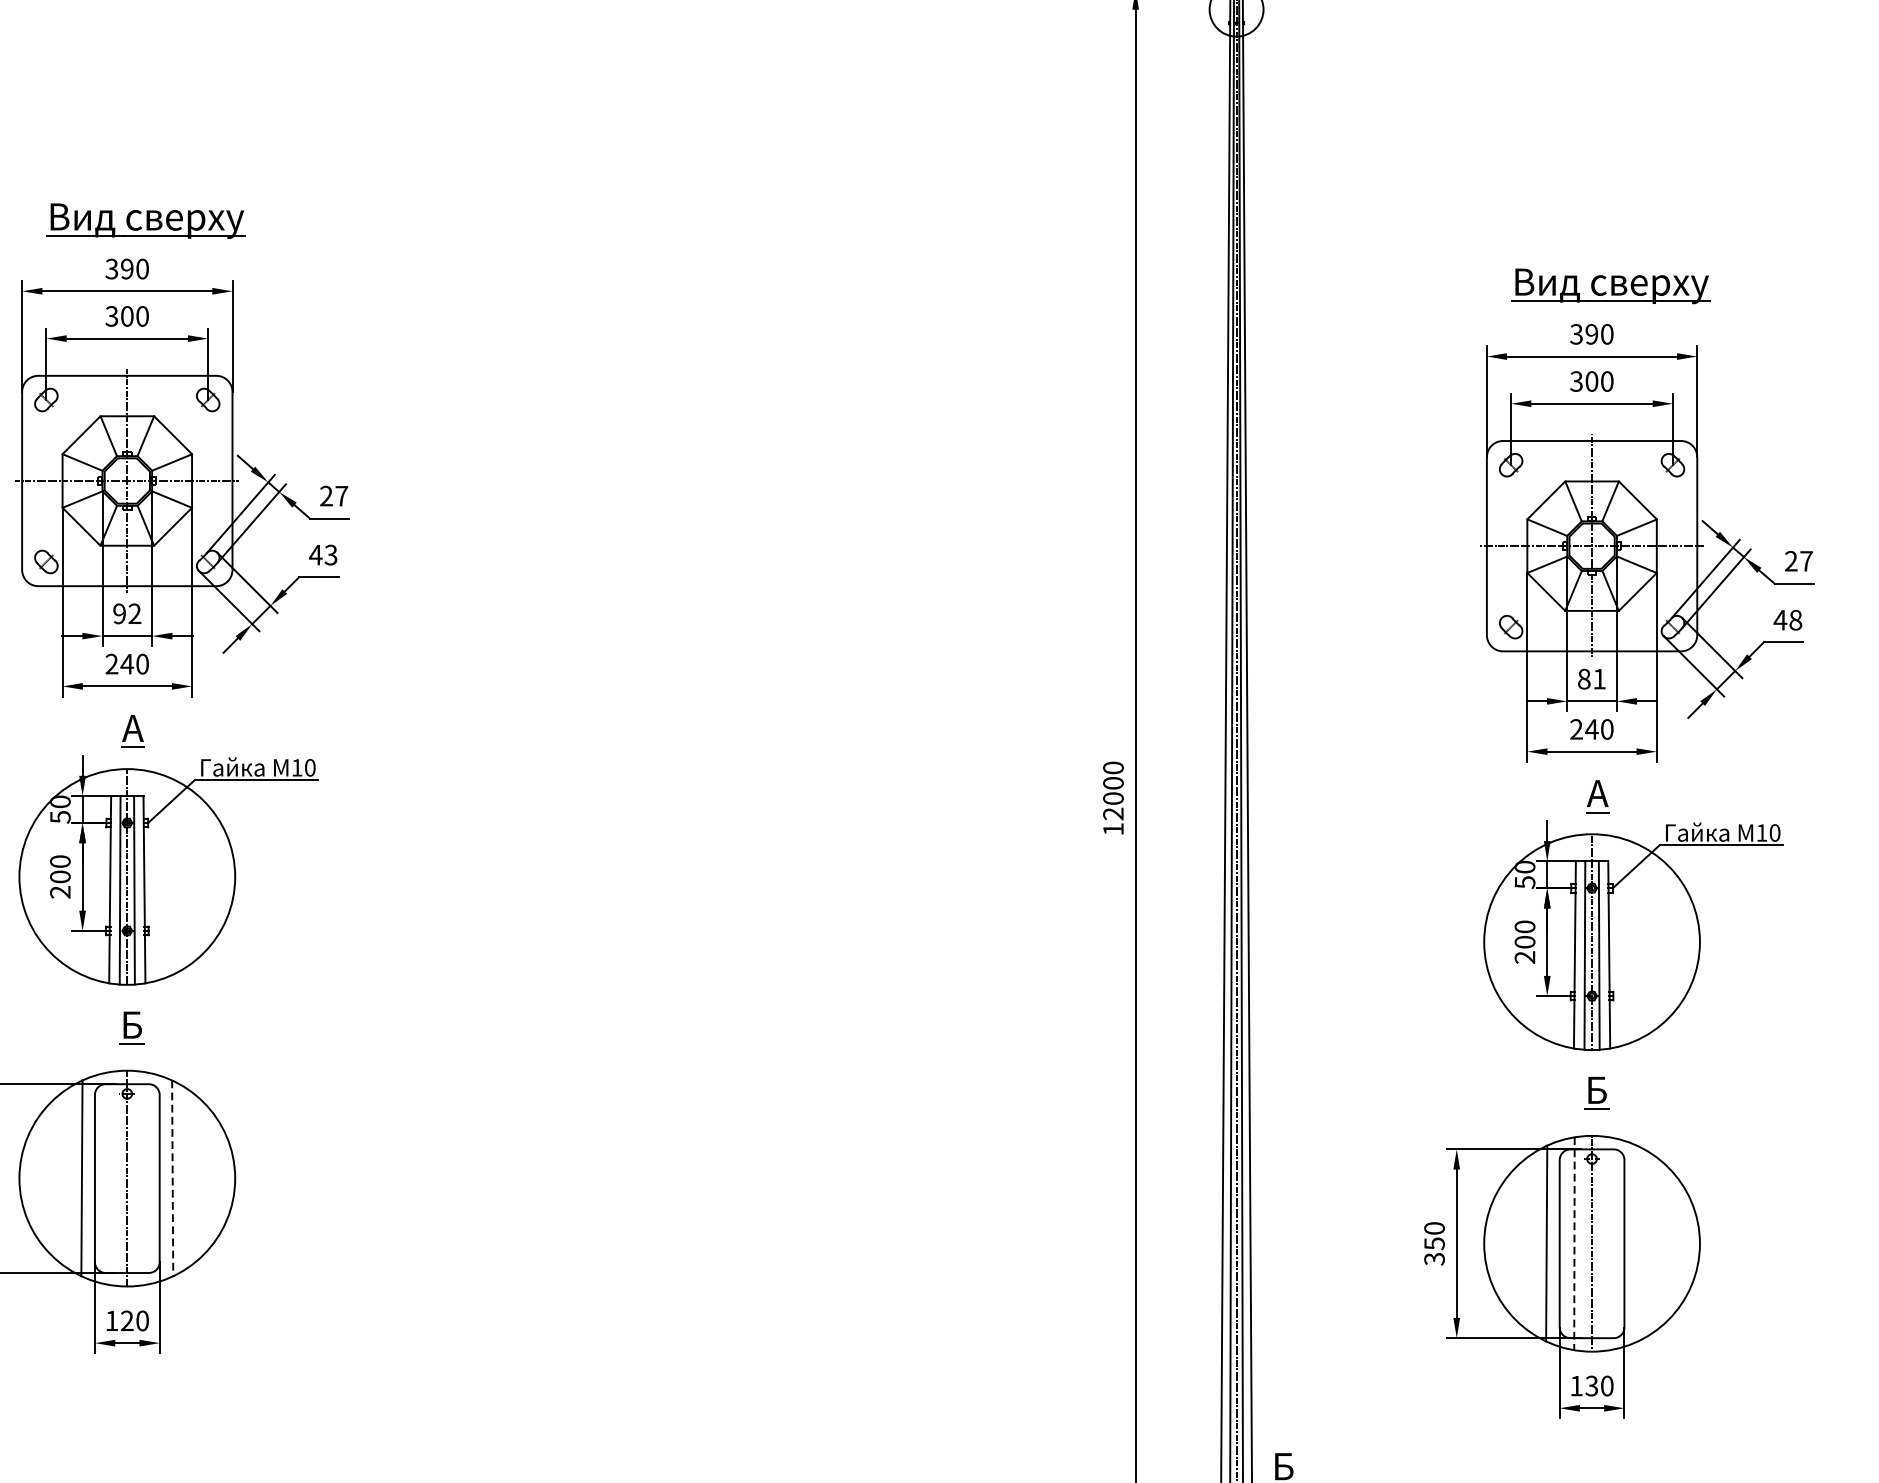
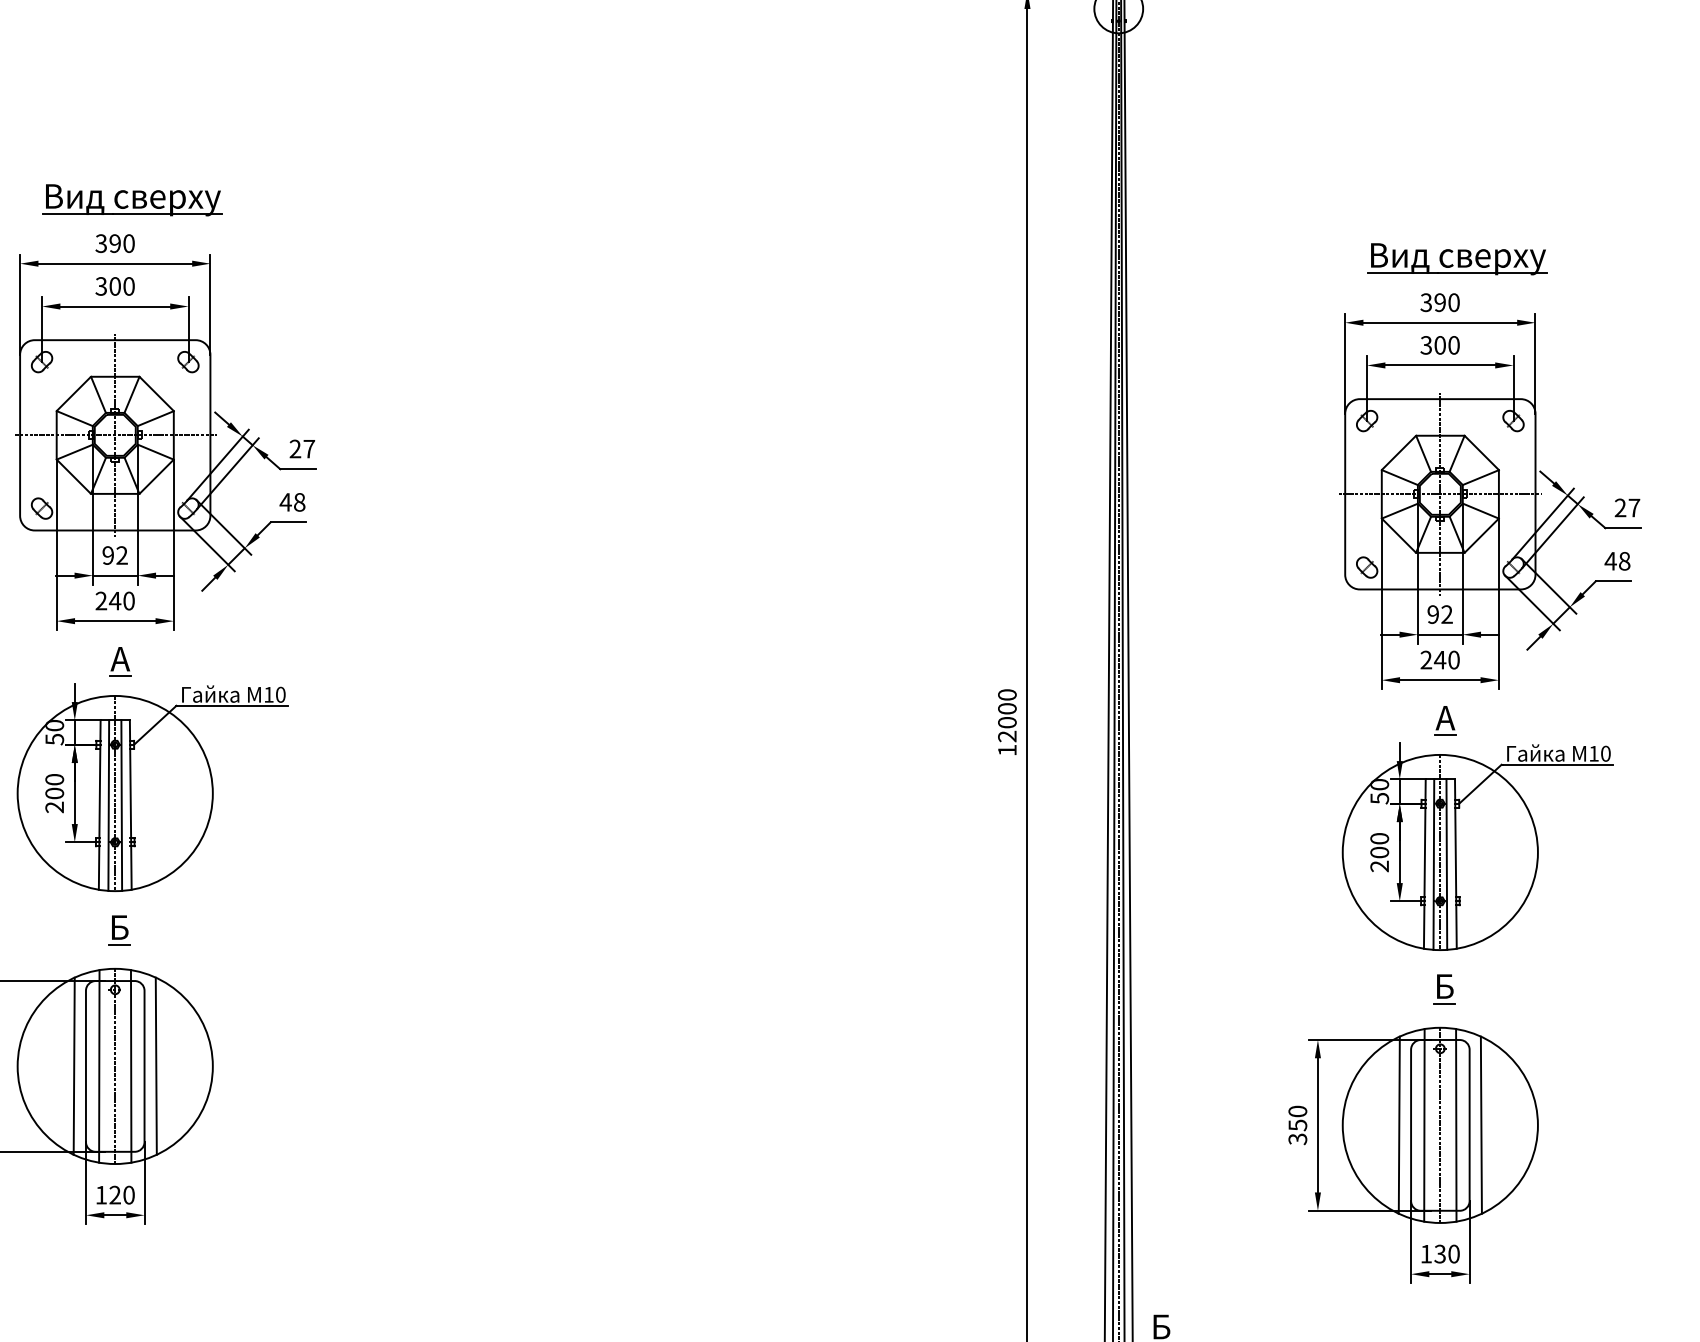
text: (330, 555) -> (299, 502), 43 -> 48
text: (1591, 679) -> (1439, 614), 81 -> 92
line: (109, 1178) -> (99, 1066), added
line: (144, 1178) -> (130, 1066), added
line: (172, 1178) -> (156, 1066), dashed -> solid
line: (1636, 1242) -> (1480, 1124), added
line: (1574, 1243) -> (1424, 1125), dashed -> solid
line: (1609, 1243) -> (1456, 1125), added

